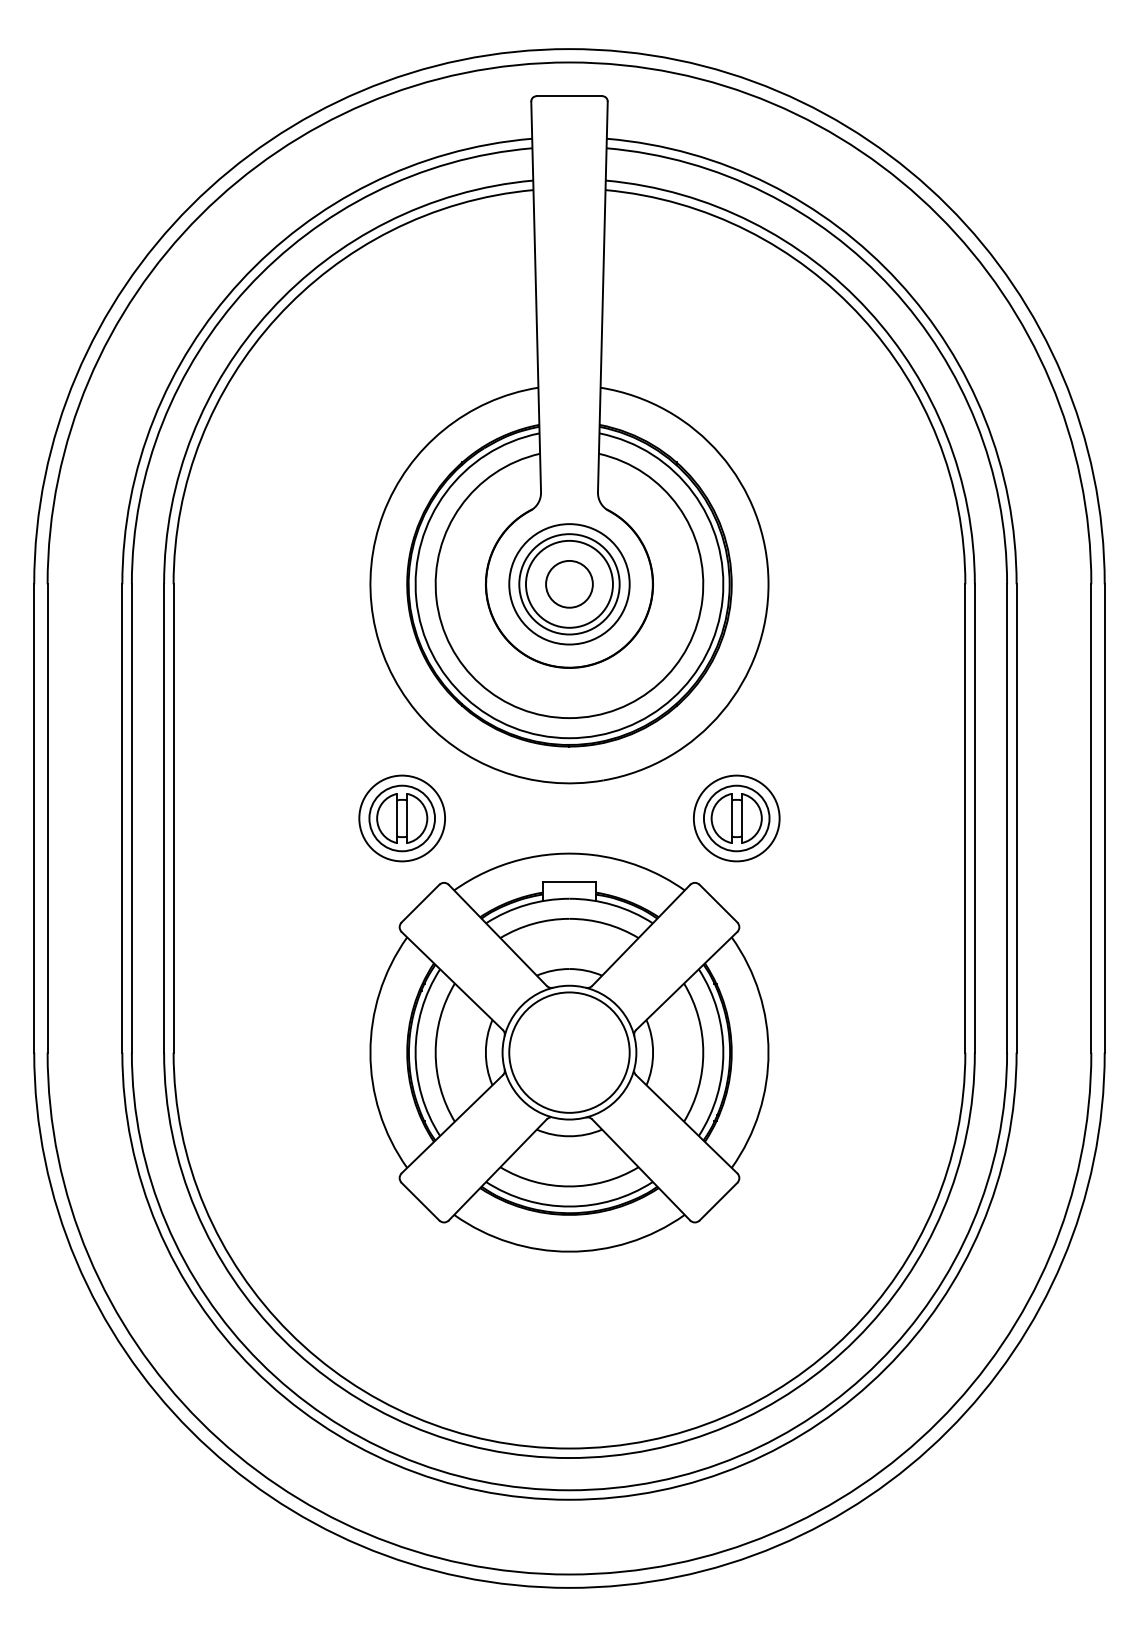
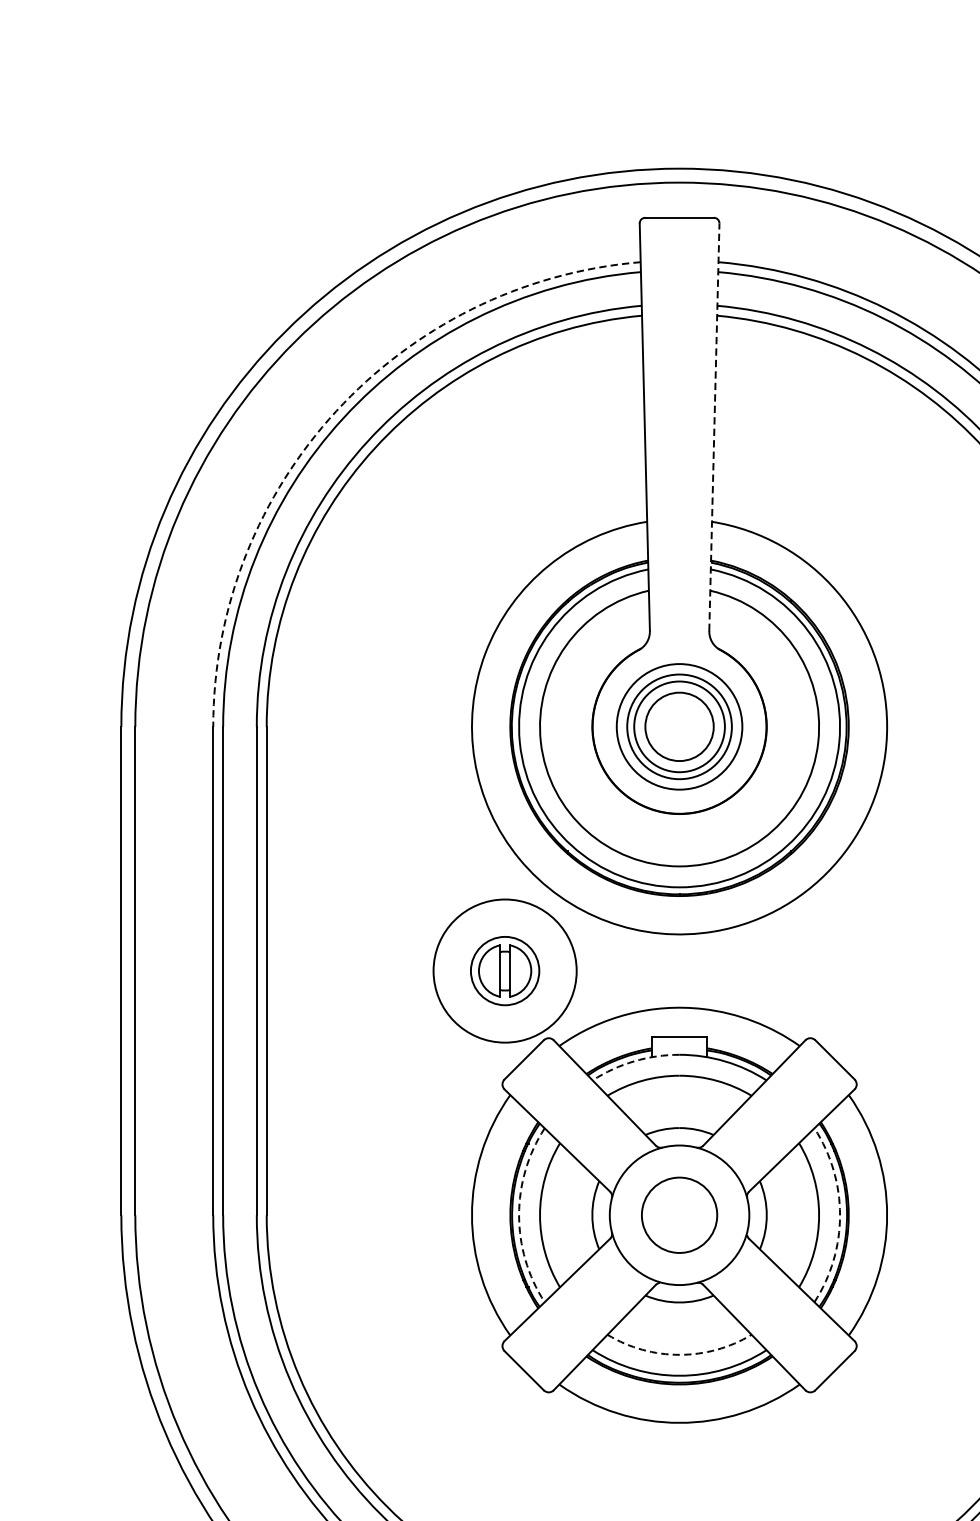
arc: (240, 281) -> (336, 411), solid -> dashed
line: (602, 296) -> (714, 426), solid -> dashed
circle: (569, 583) -> (679, 726), size x1.4
circle: (402, 818) -> (505, 971), size x1.6
part: (736, 818) -> (853, 971), removed
arc: (526, 905) -> (634, 1061), solid -> dashed
arc: (415, 1052) -> (518, 1215), solid -> dashed
circle: (569, 1052) -> (679, 1215), size x0.6
arc: (723, 1052) -> (840, 1215), solid -> dashed
arc: (569, 1186) -> (679, 1354), solid -> dashed

